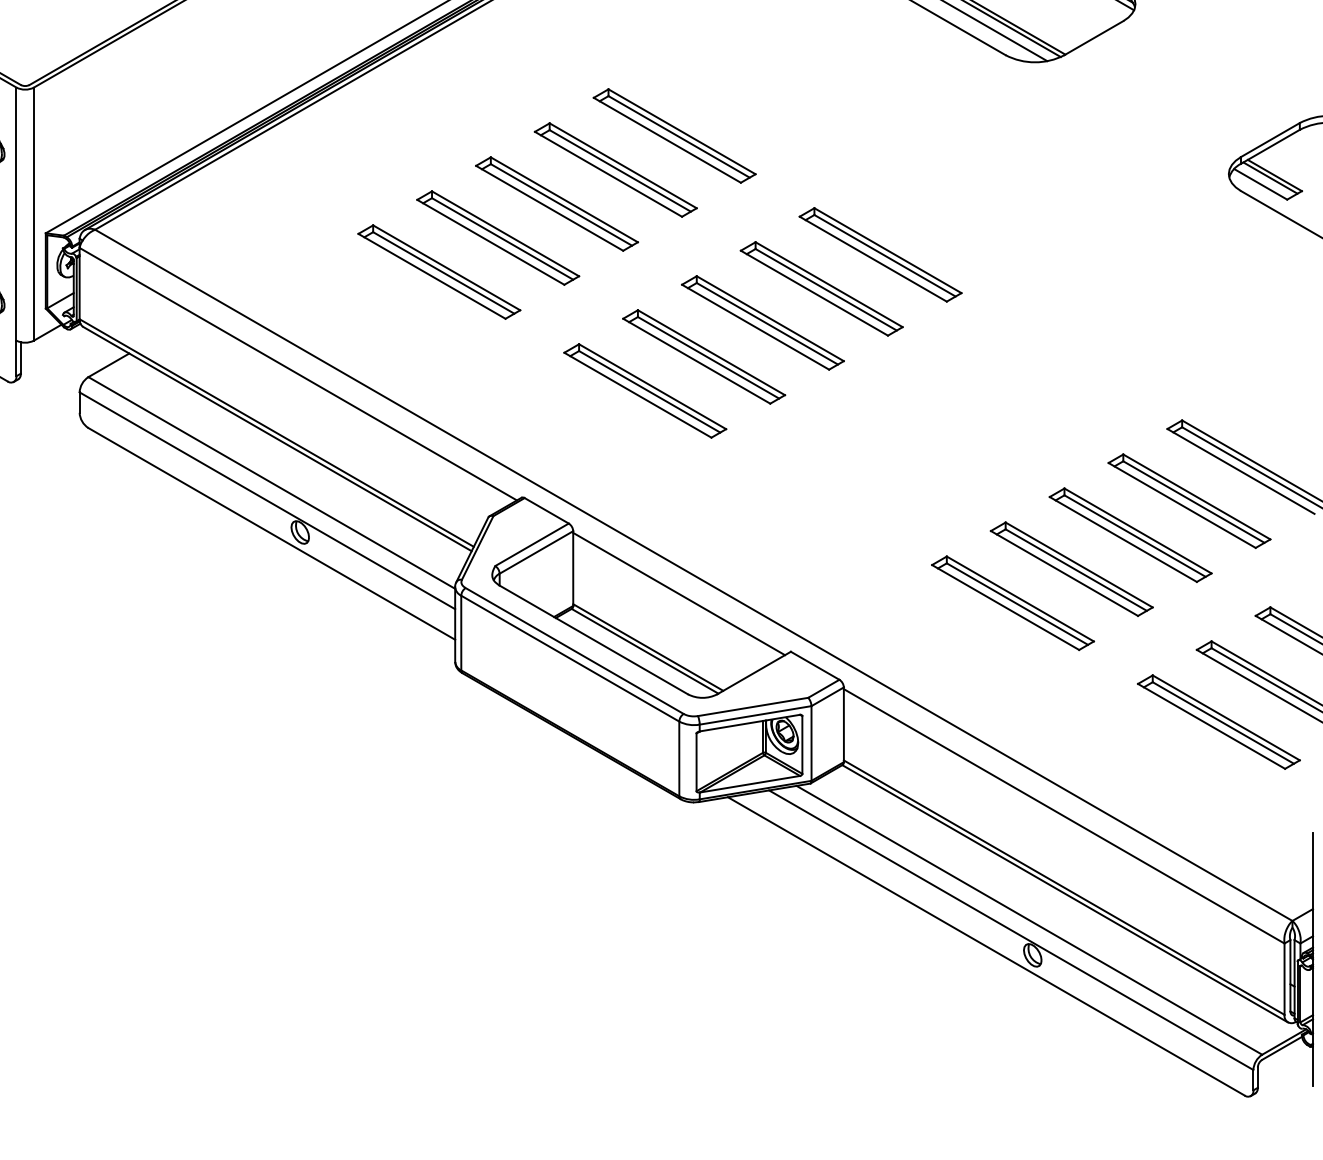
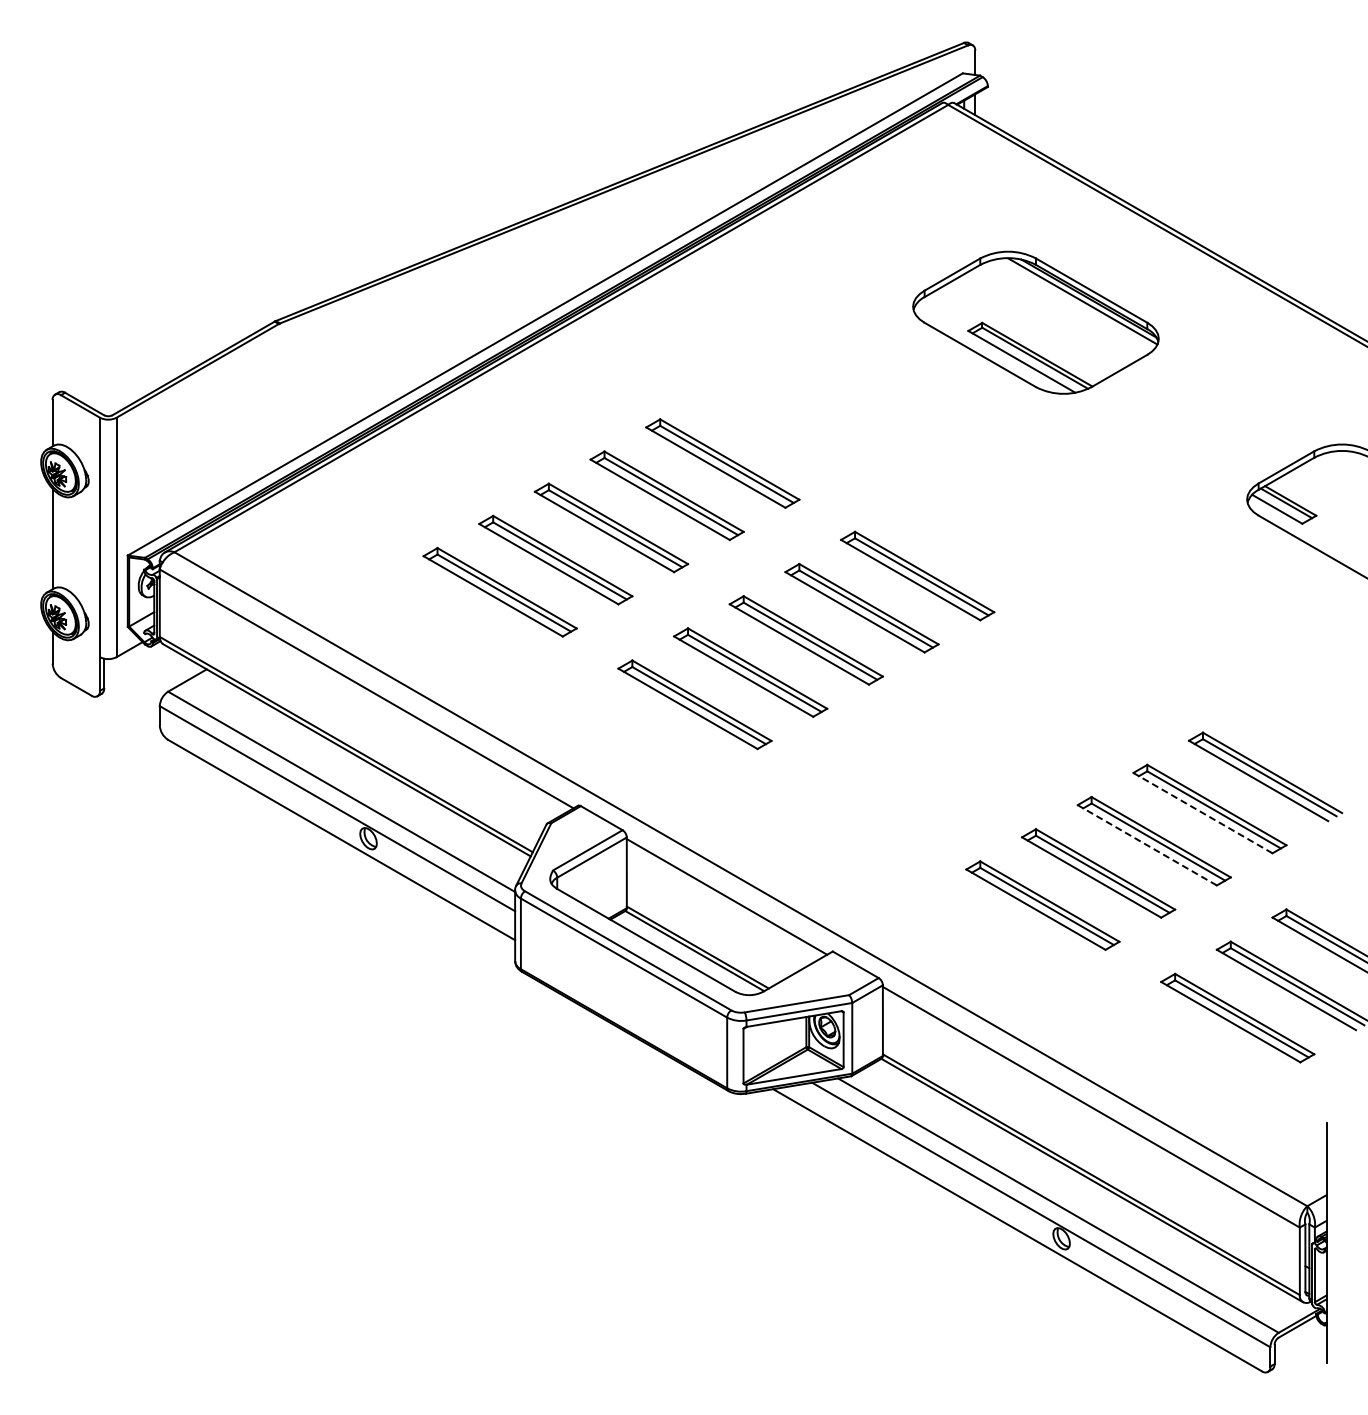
line: (1181, 504) -> (1202, 812), solid -> dashed
line: (1122, 539) -> (1146, 845), solid -> dashed

